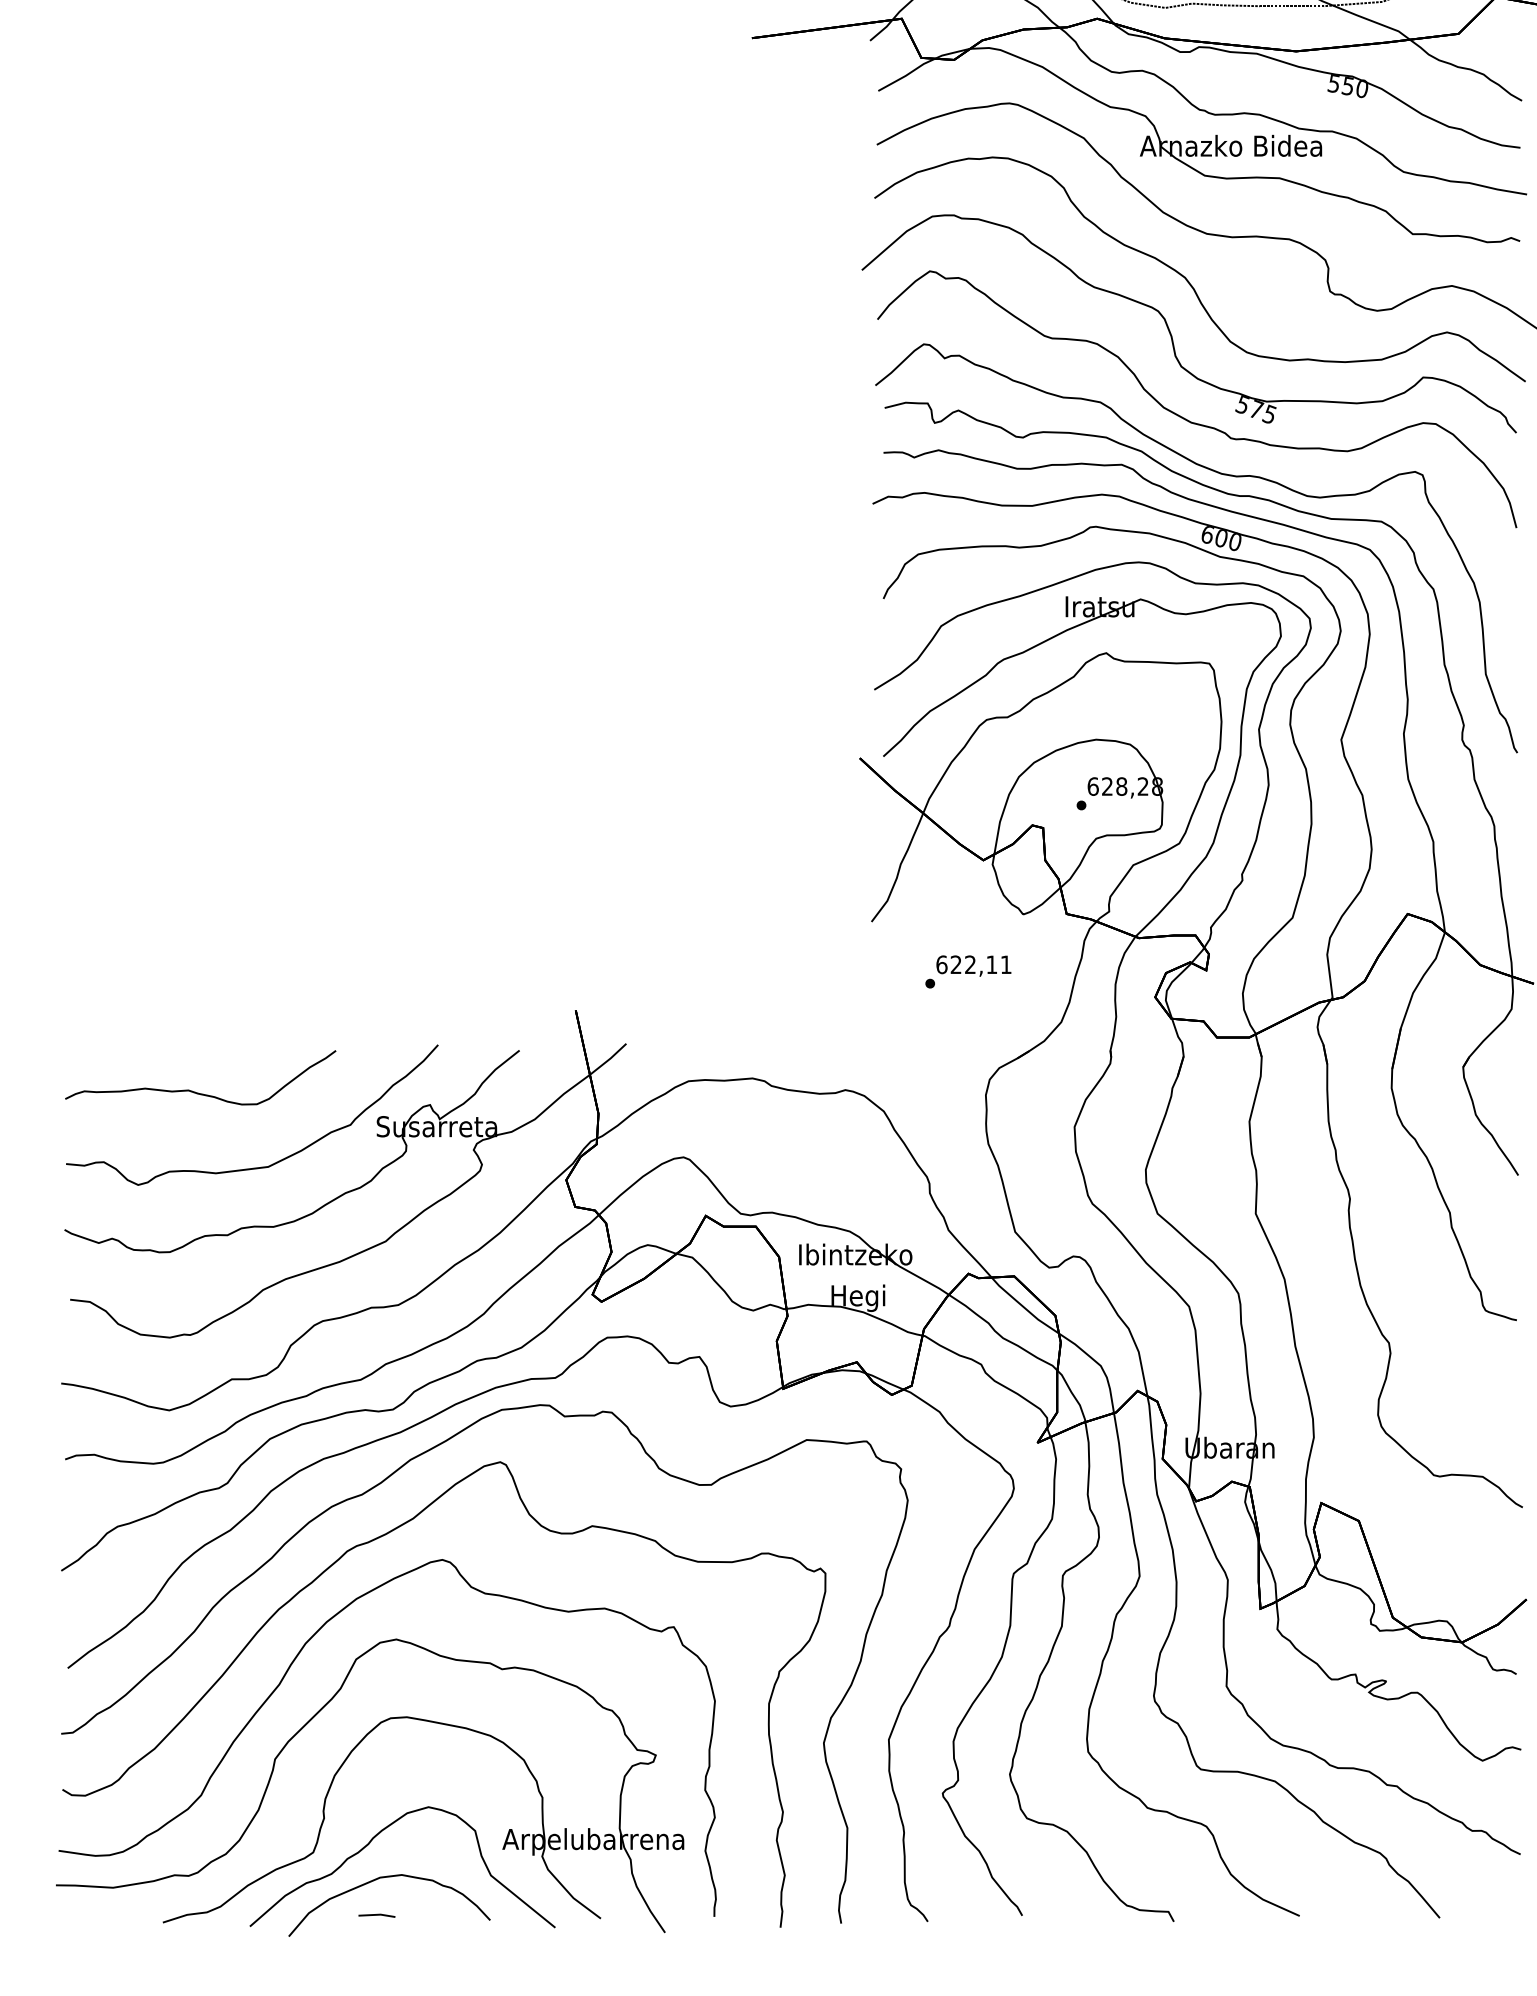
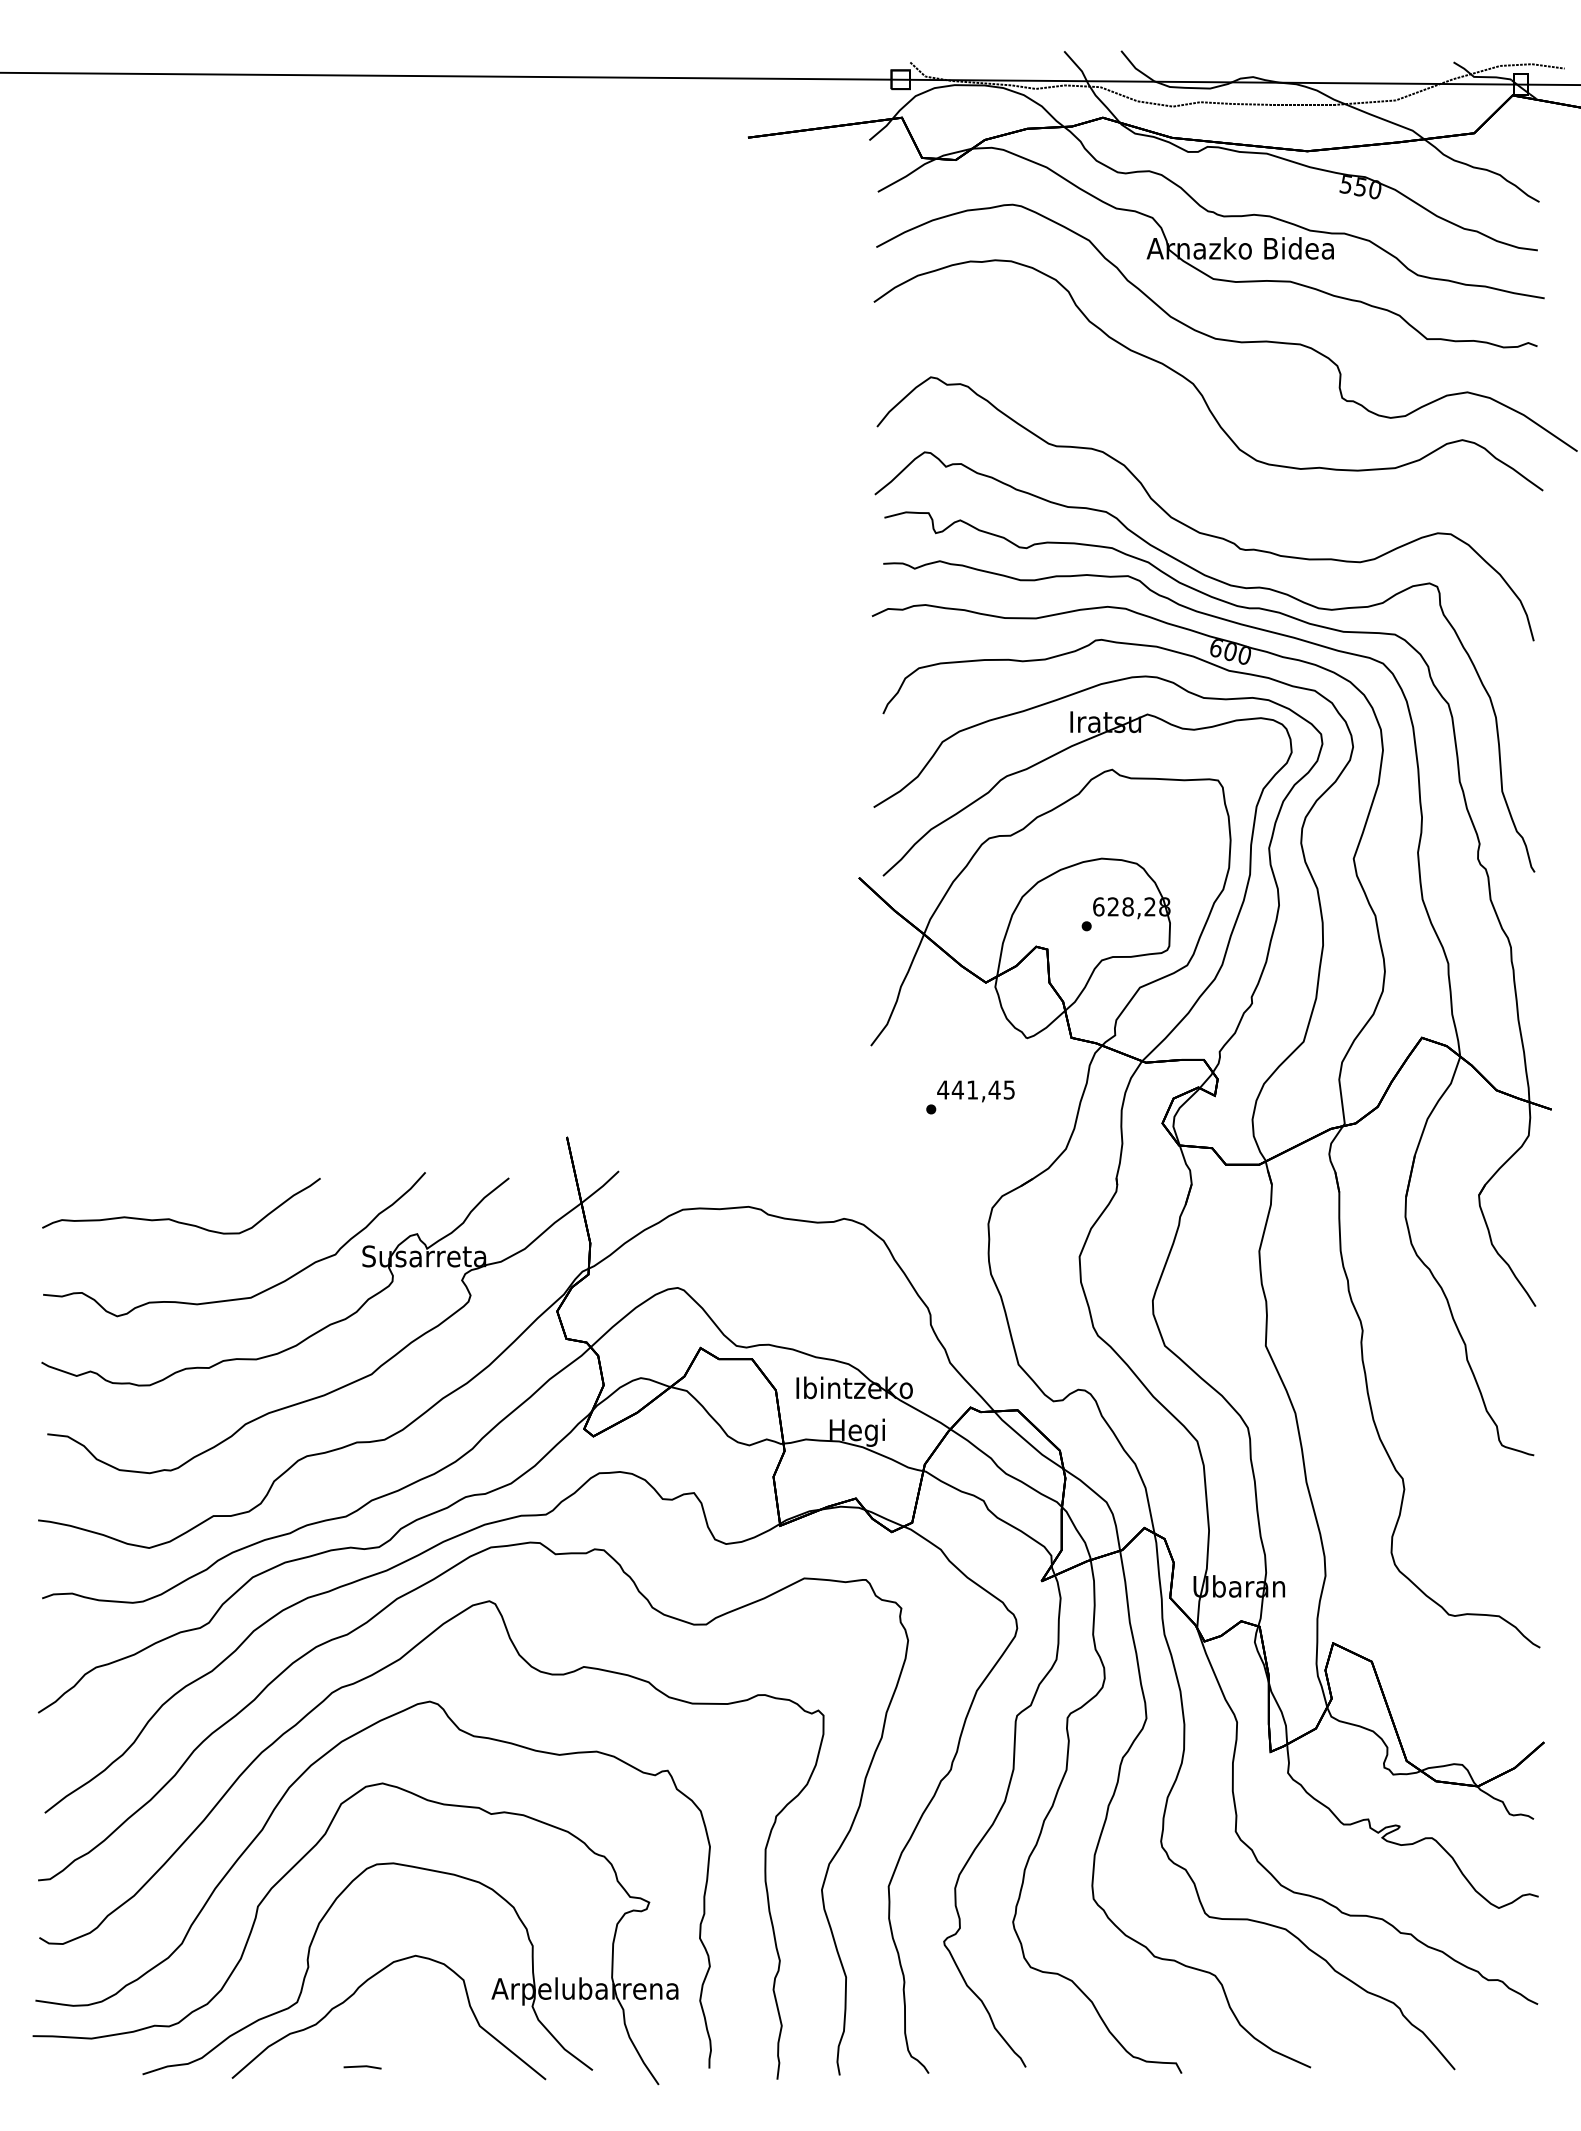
part: (1169, 328) -> (1177, 436), removed
text: (973, 964) -> (975, 1089), 622,11 -> 441,45
curve: (387, 1877) -> (373, 2028), removed

